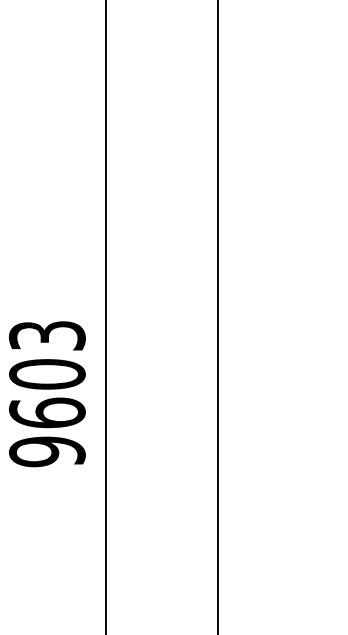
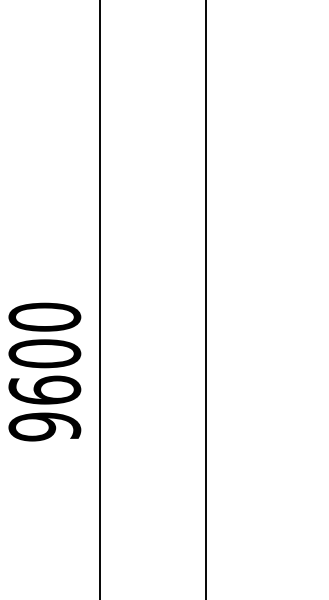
text: (47, 335) -> (44, 317), 9603 -> 9600

